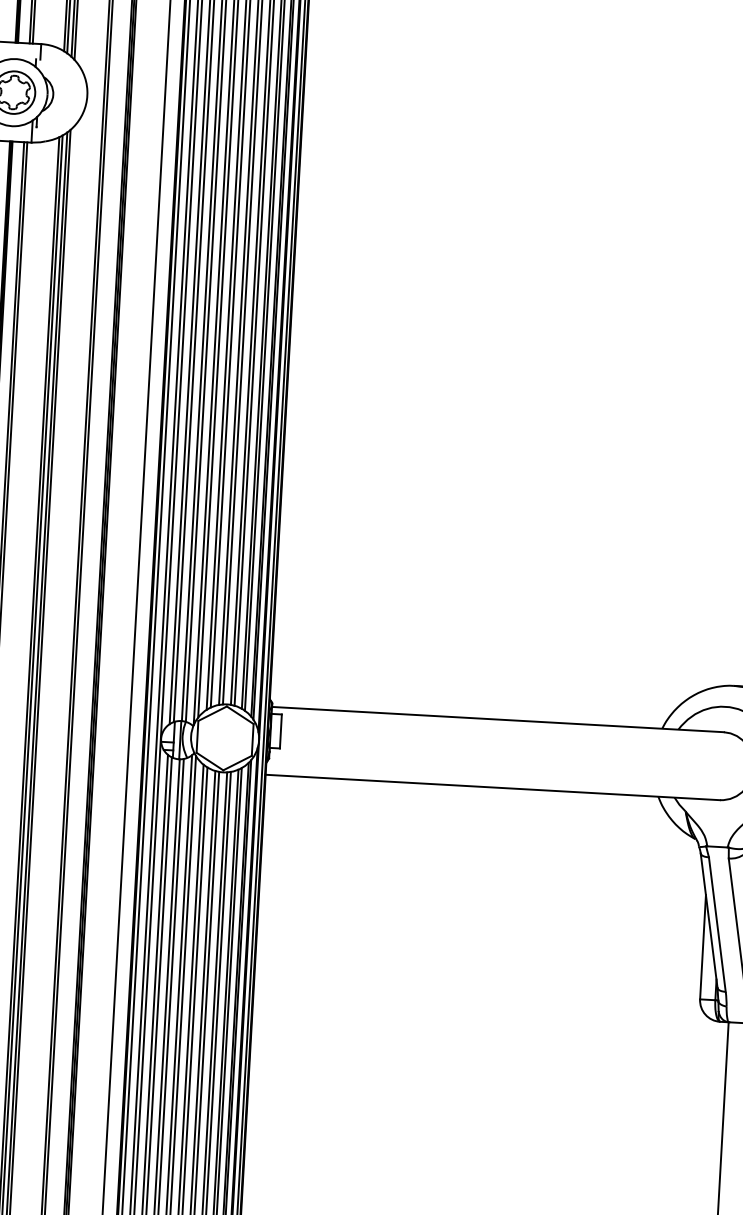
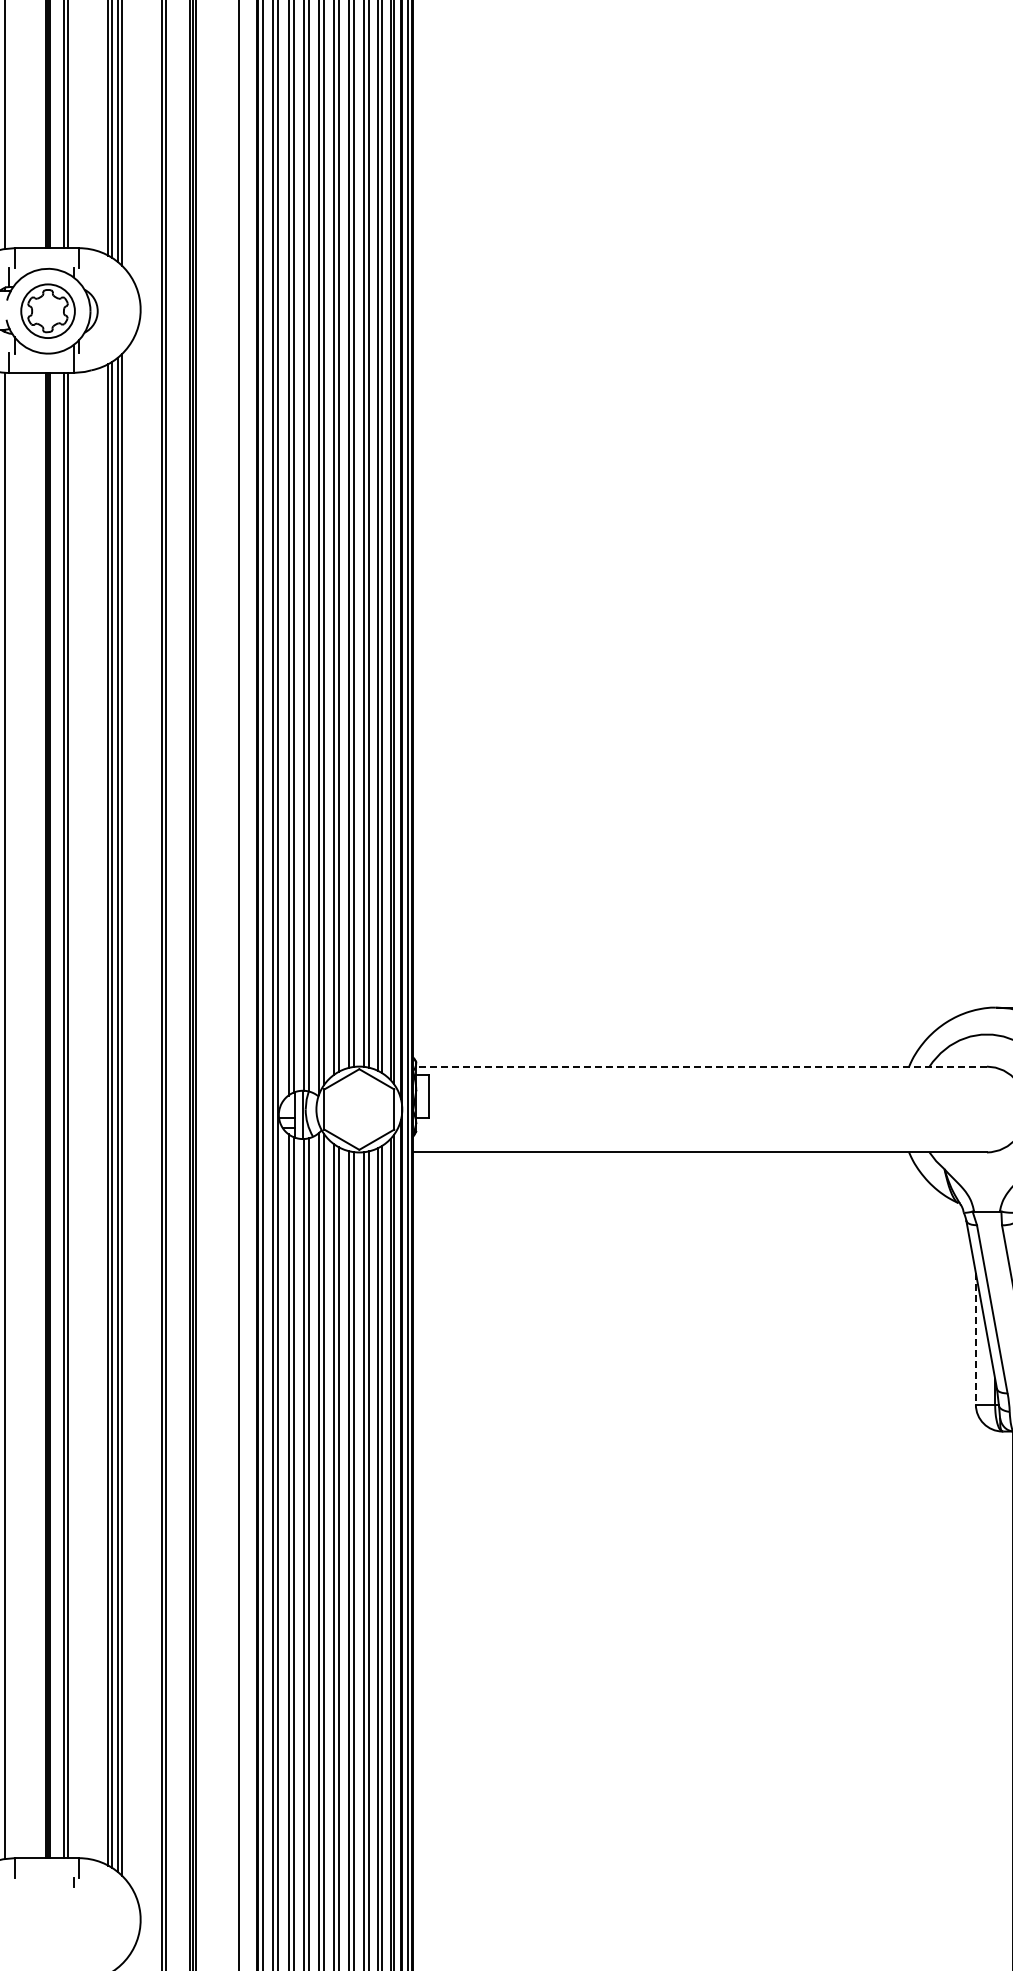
line: (497, 719) -> (701, 1066), solid -> dashed
line: (702, 946) -> (975, 1338), solid -> dashed

